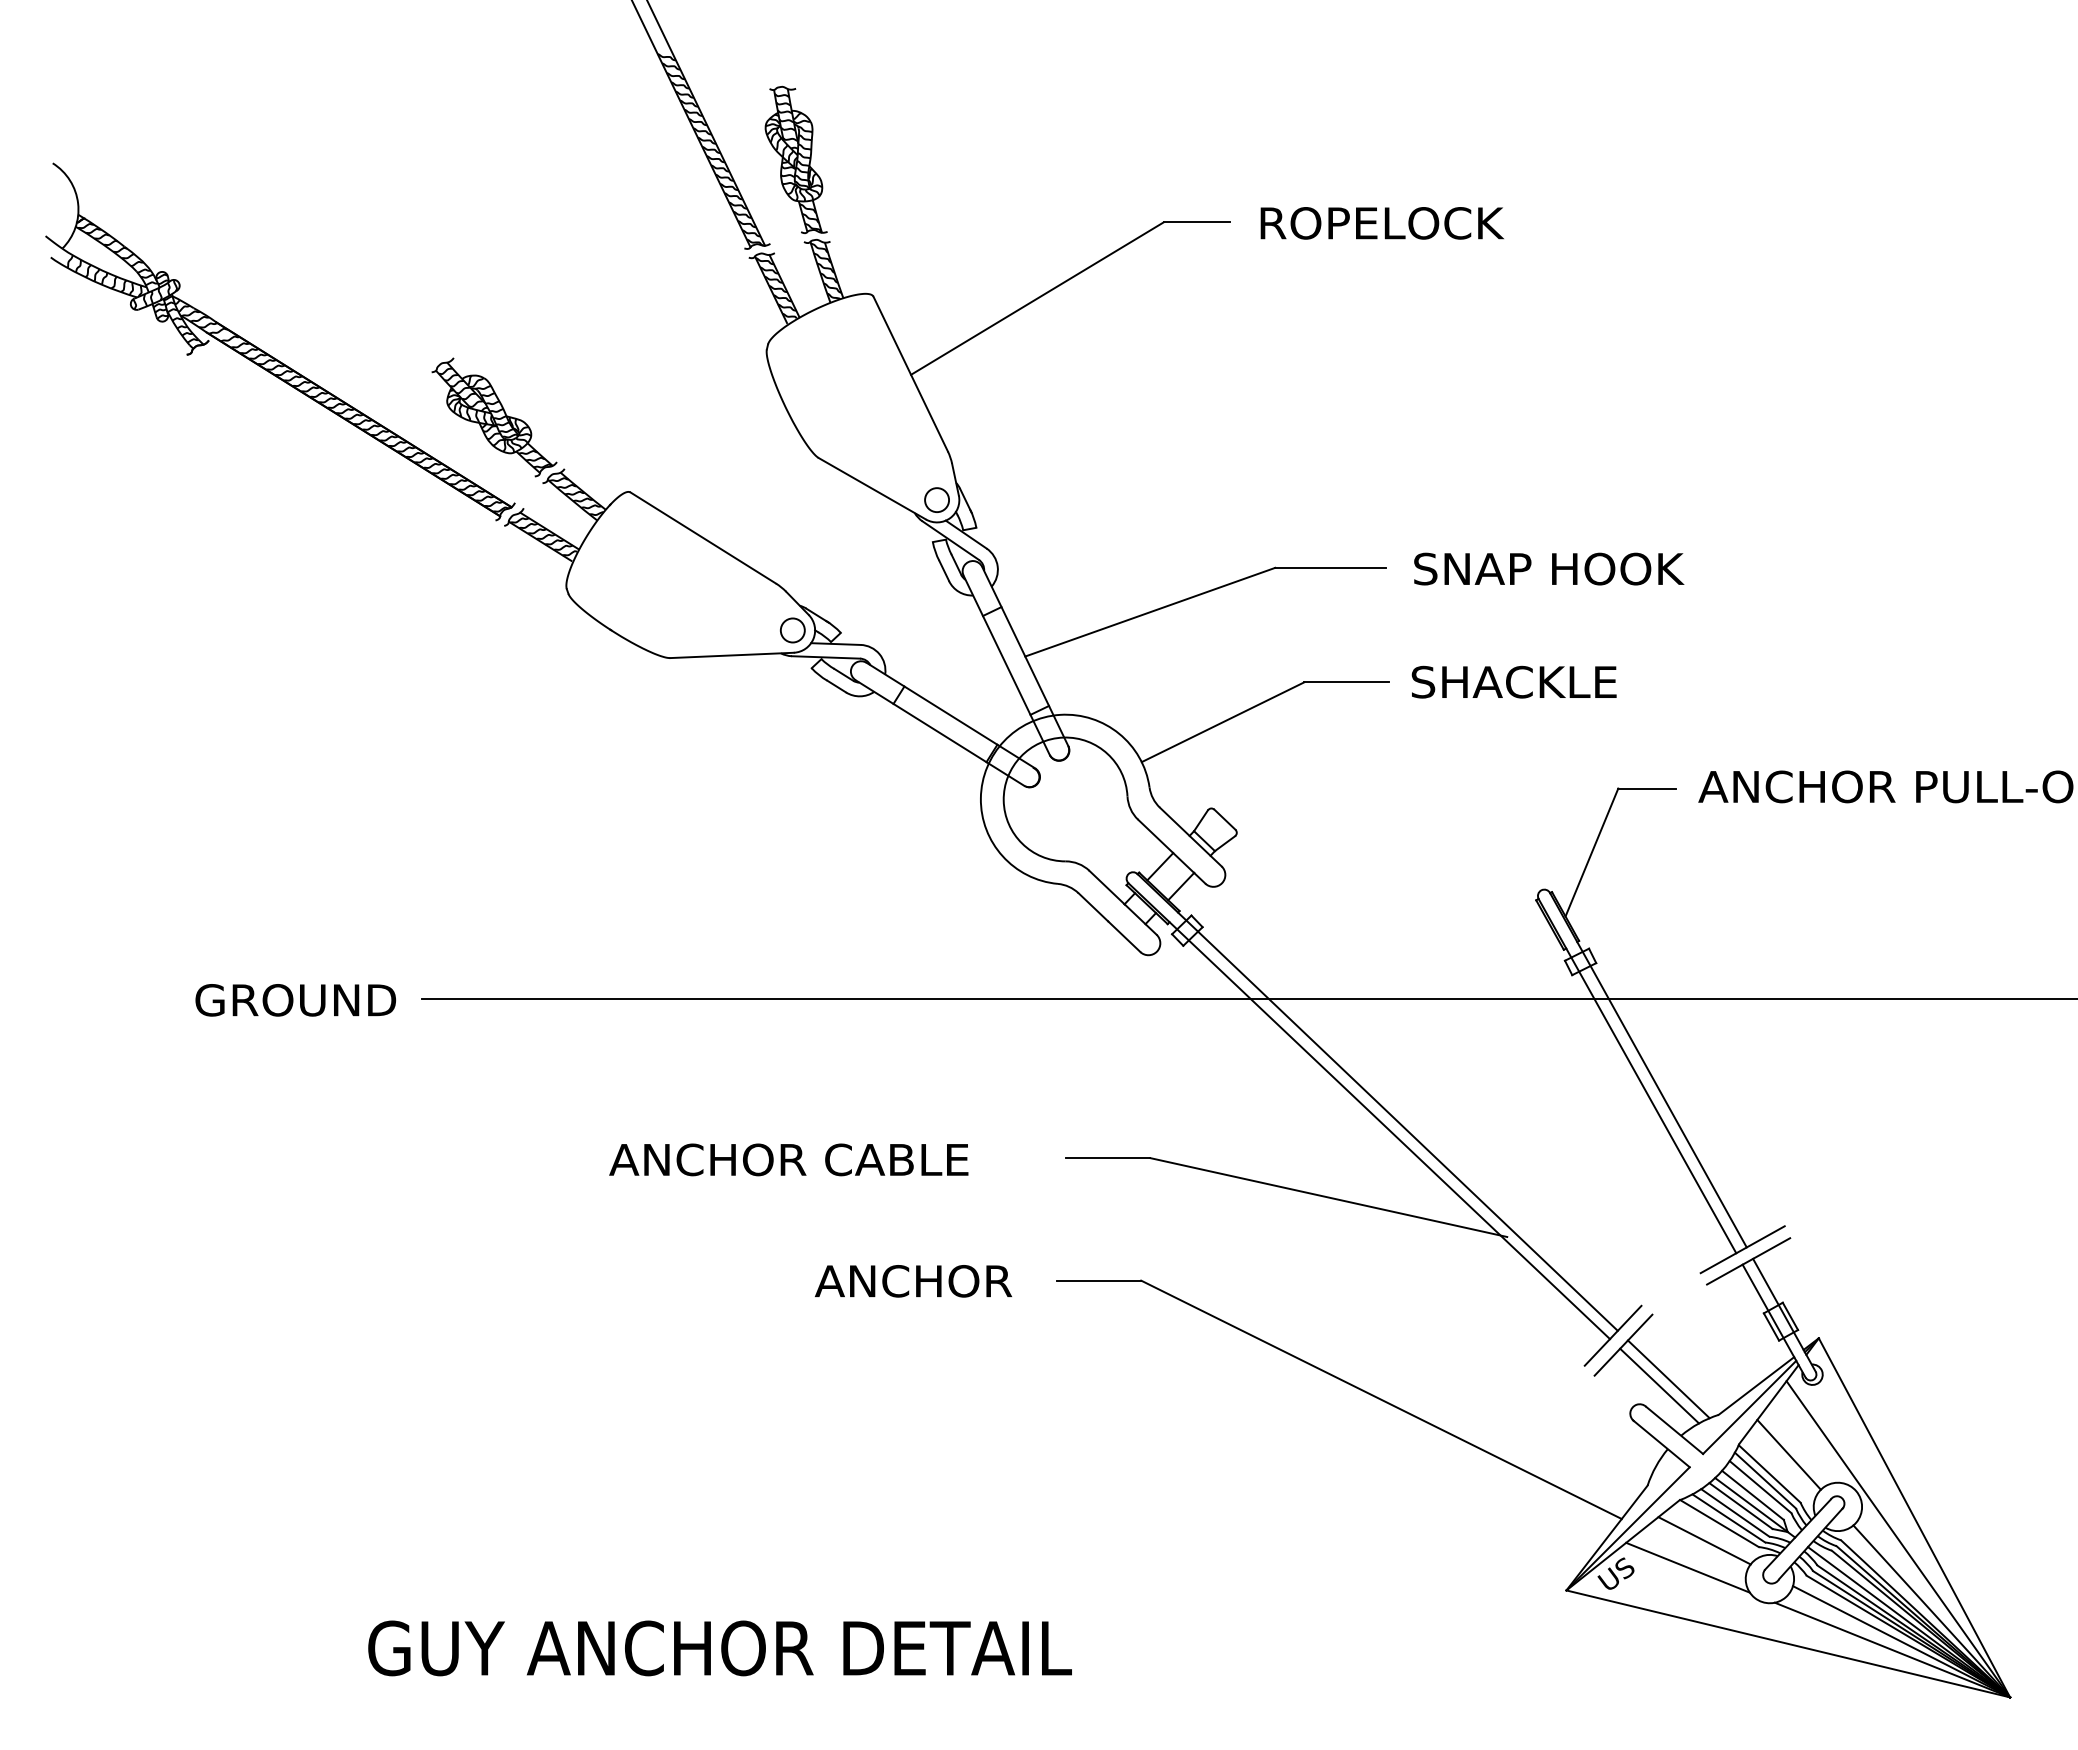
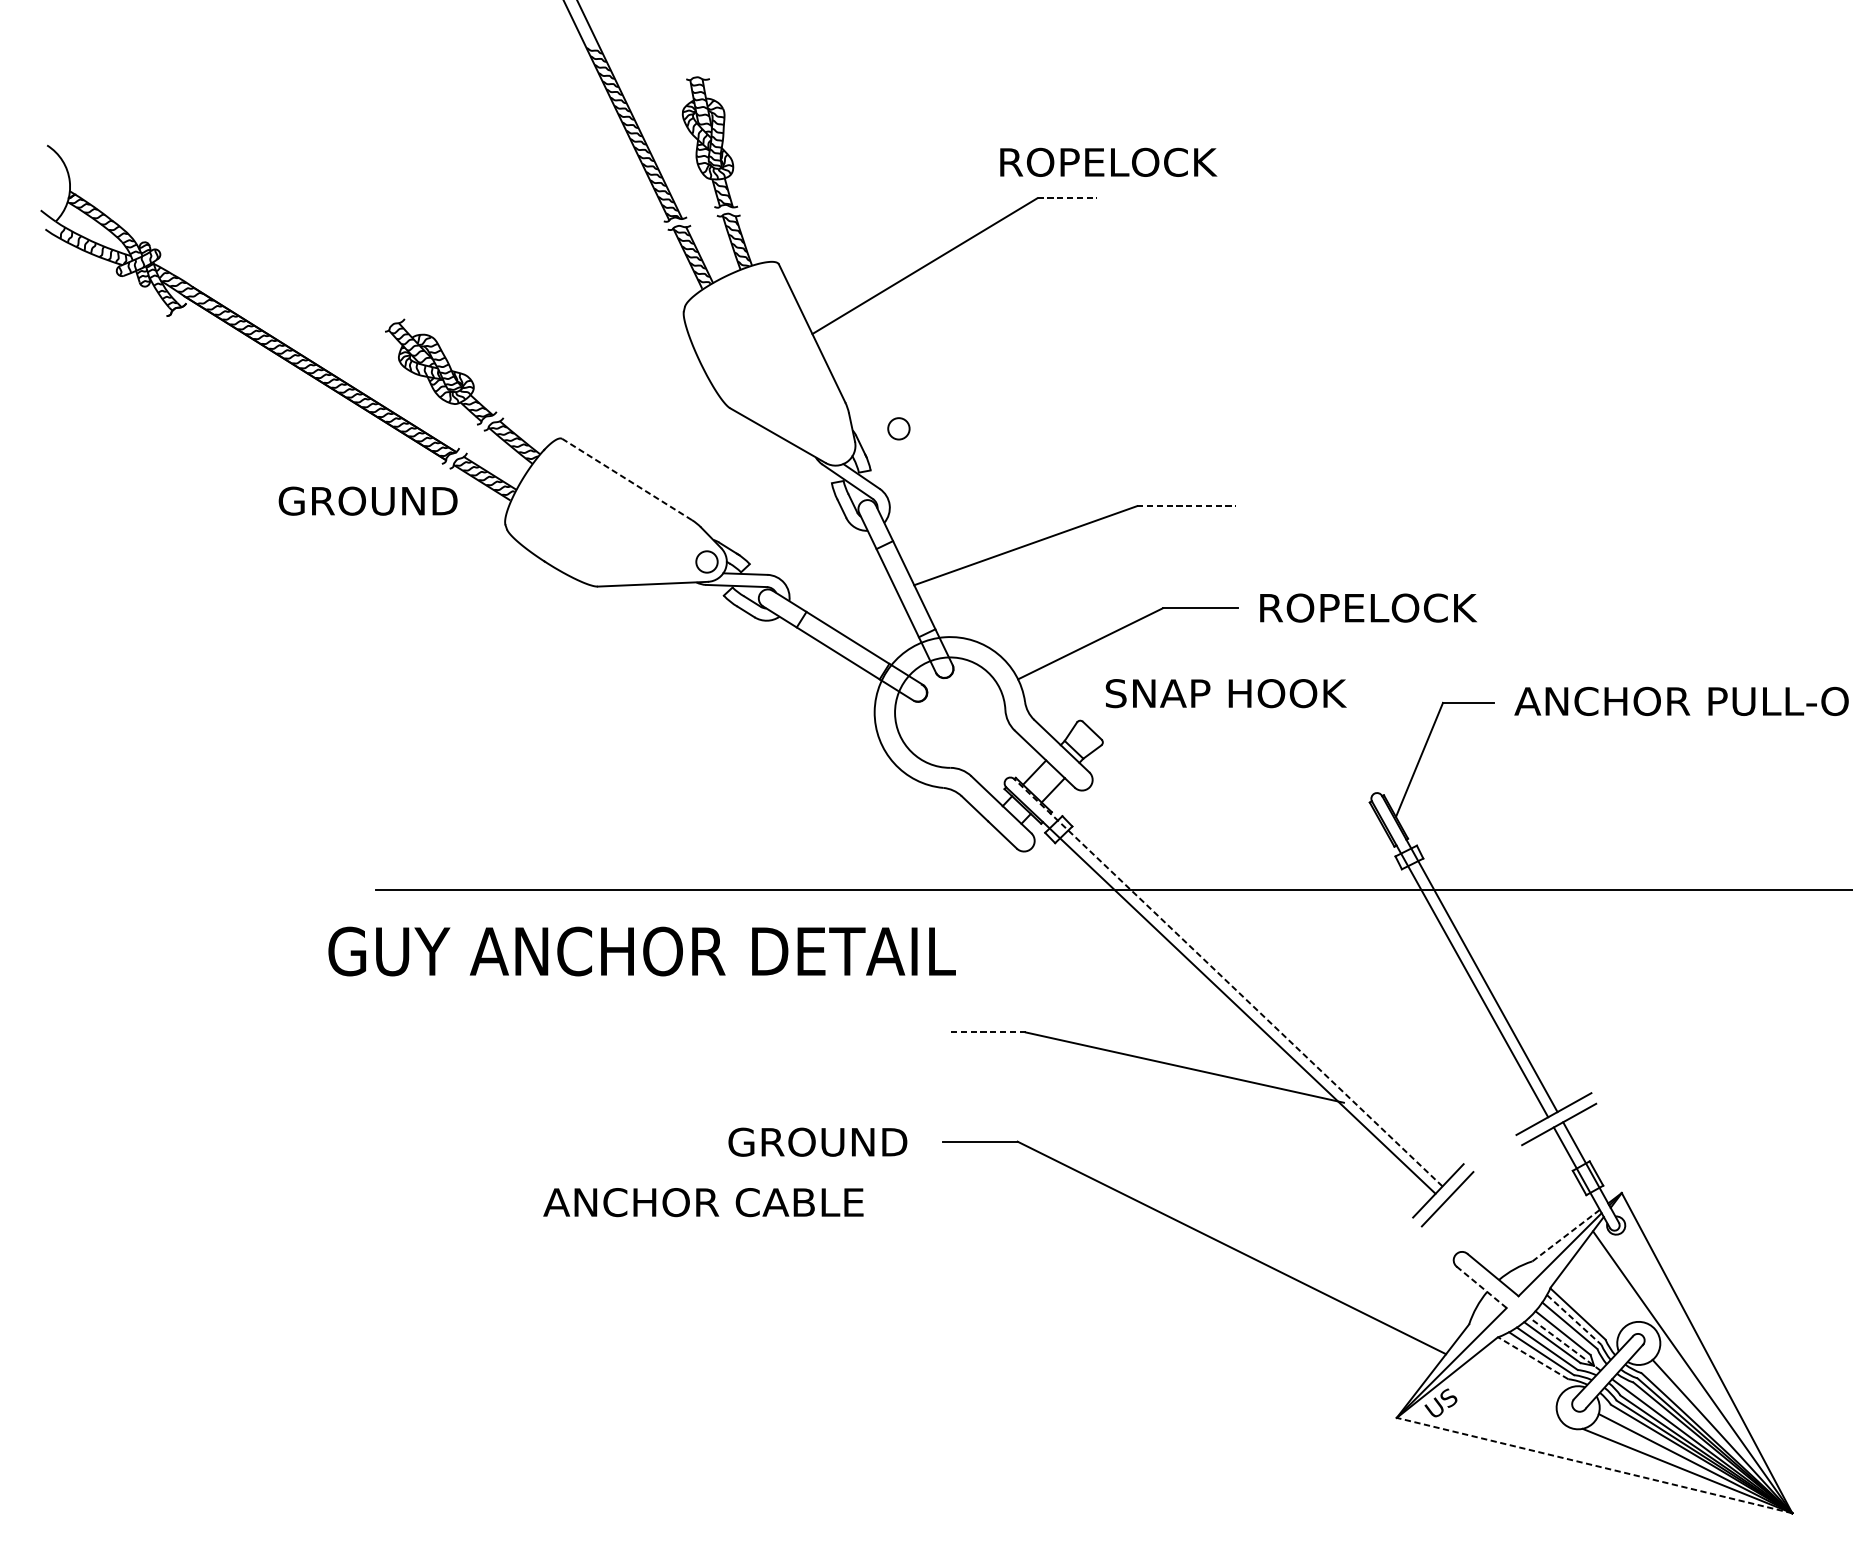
line: (1197, 222) -> (1067, 198), solid -> dashed
text: (1381, 223) -> (1107, 162), moved
circle: (936, 499) -> (898, 428), moved
line: (703, 538) -> (627, 479), solid -> dashed
line: (1330, 567) -> (1186, 505), solid -> dashed
text: (1549, 568) -> (1226, 693), moved
text: (1533, 681) -> (1367, 607), SHACKLE -> ROPELOCK
text: (295, 1000) -> (367, 501), moved
line: (1377, 1102) -> (1228, 982), solid -> dashed
line: (1107, 1158) -> (987, 1032), solid -> dashed
text: (788, 1159) -> (703, 1202), moved
text: (915, 1281) -> (816, 1142), ANCHOR -> GROUND
line: (1668, 1379) -> (1487, 1229), removed
line: (1659, 1385) -> (1479, 1235), removed
line: (1756, 1386) -> (1566, 1236), solid -> dashed
line: (1661, 1443) -> (1481, 1286), solid -> dashed
line: (1788, 1454) -> (1594, 1296), removed
line: (1765, 1480) -> (1574, 1319), solid -> dashed
line: (1755, 1507) -> (1565, 1343), solid -> dashed
line: (1719, 1523) -> (1533, 1358), solid -> dashed
line: (1704, 1540) -> (1519, 1373), removed
line: (1687, 1567) -> (1504, 1397), removed
line: (1787, 1643) -> (1593, 1465), solid -> dashed
text: (719, 1648) -> (641, 951), moved

